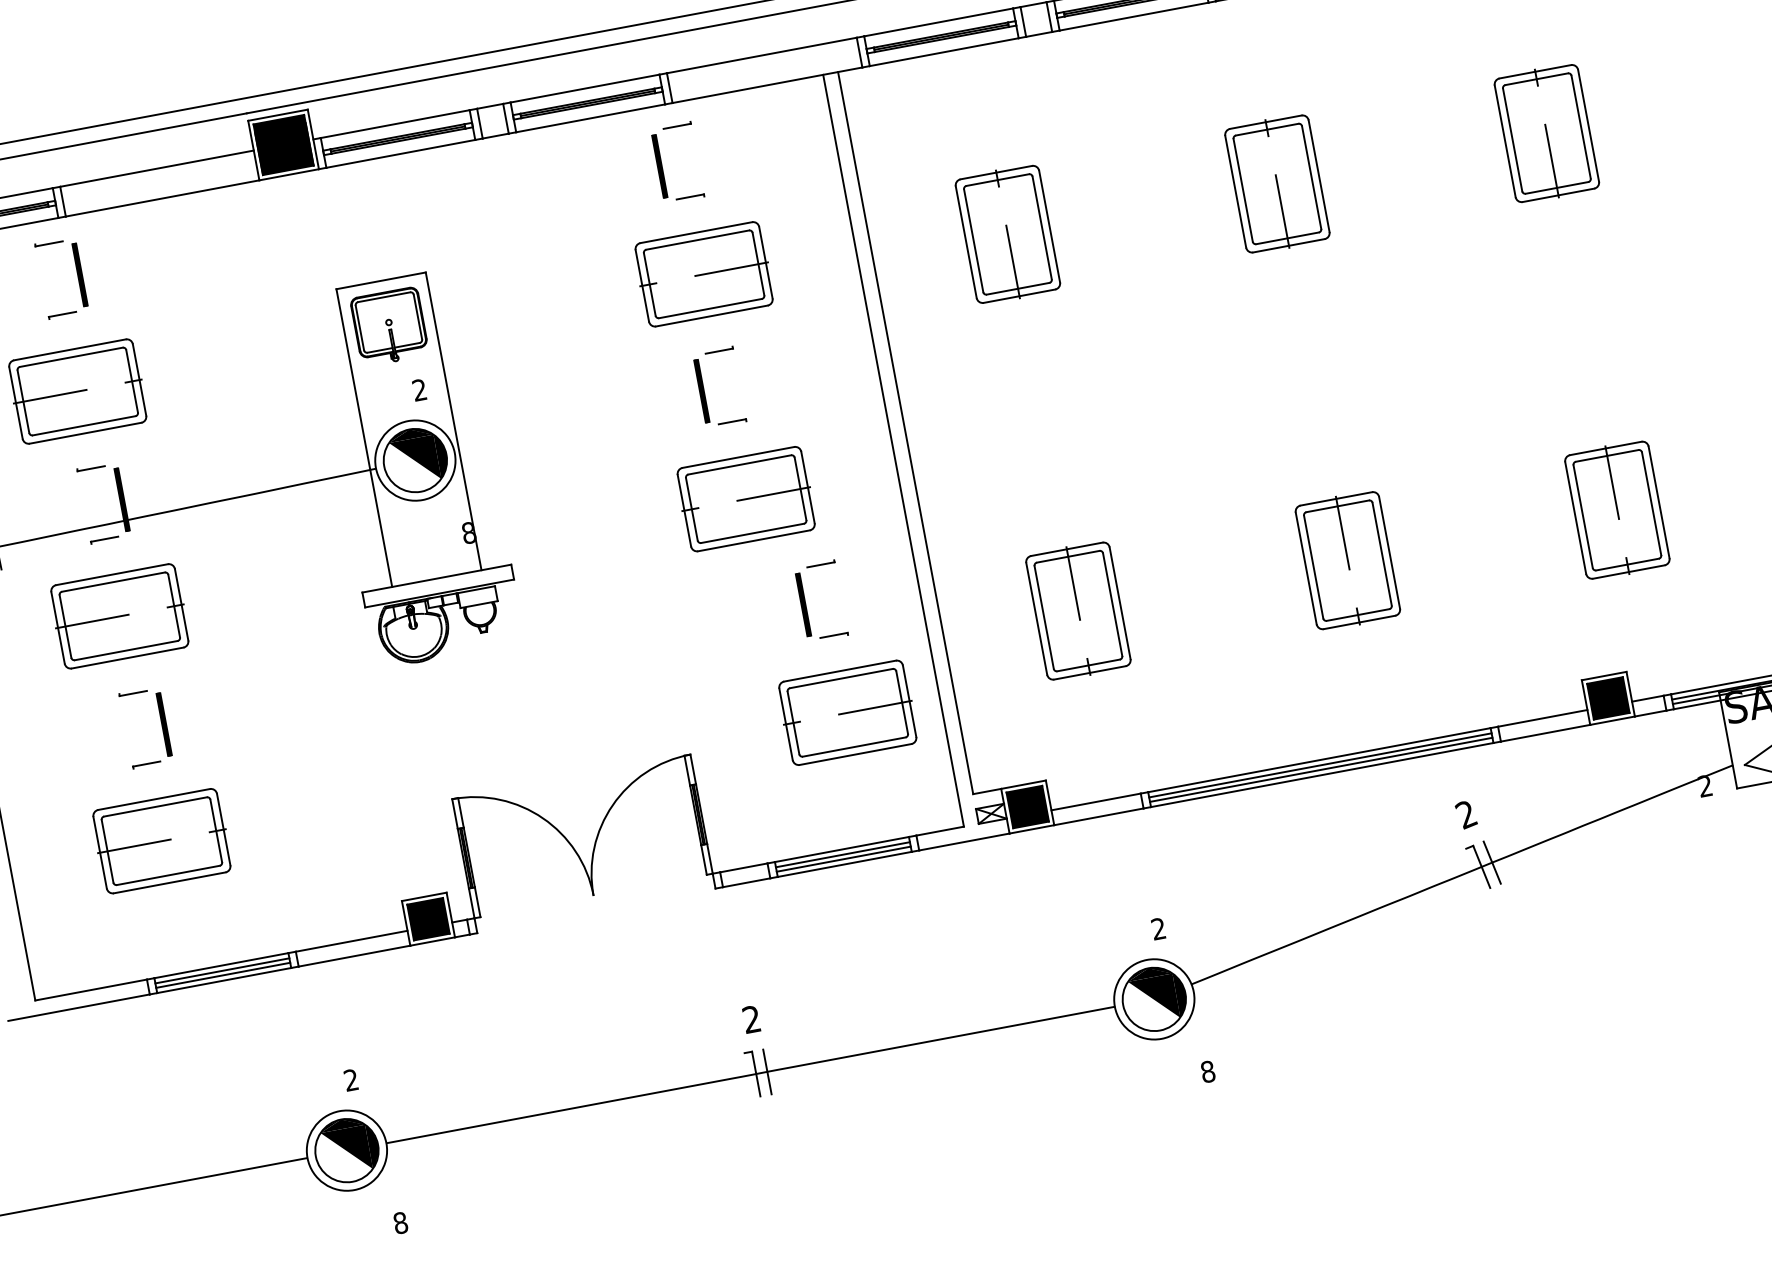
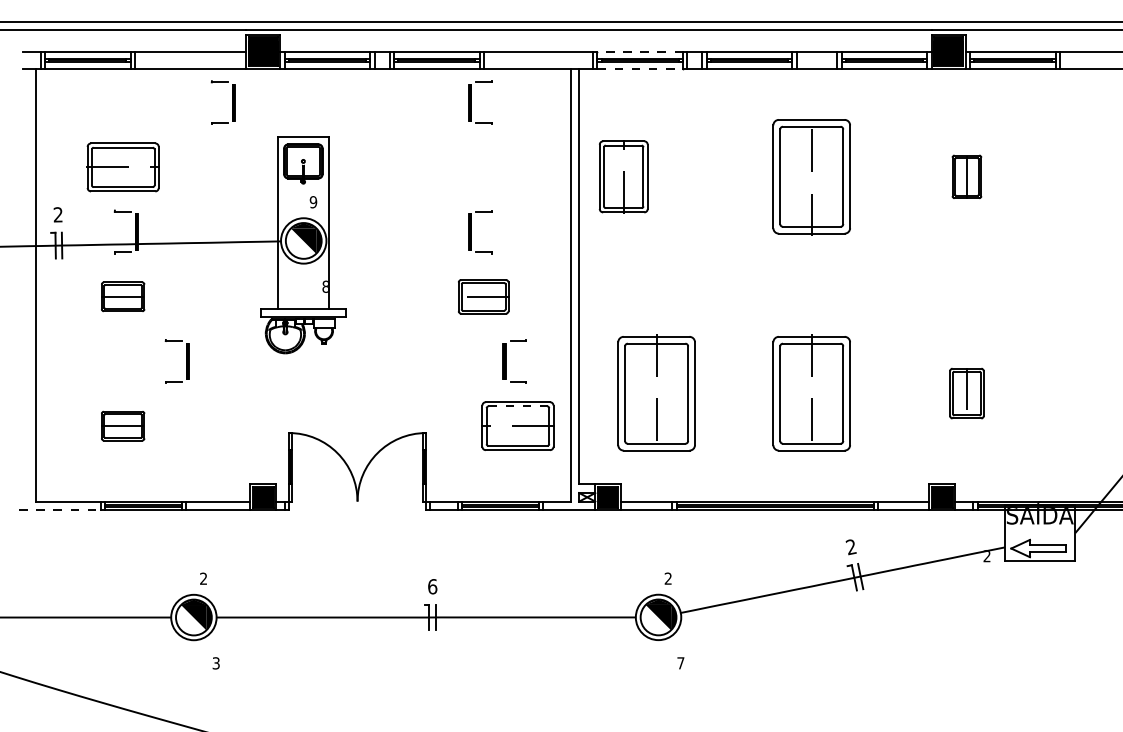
line: (938, 21) -> (640, 51), solid -> dashed
line: (944, 51) -> (640, 68), solid -> dashed
part: (1546, 133) -> (966, 176), size x0.6
part: (1276, 183) -> (811, 176), size x1.6
part: (1007, 233) -> (623, 176), moved
part: (77, 274) -> (232, 102), moved
part: (703, 274) -> (483, 167), removed
text: (419, 390) -> (313, 202), 2 -> 9
part: (745, 498) -> (483, 296), size x0.7
part: (1616, 510) -> (966, 393), size x0.7
part: (1347, 560) -> (811, 393), size x1.6
part: (1077, 610) -> (656, 393), size x1.6
part: (118, 616) -> (122, 296), size x0.6
line: (840, 678) -> (517, 406), solid -> dashed
part: (162, 724) -> (186, 361), moved
part: (160, 840) -> (122, 425), size x0.6
line: (78, 1008) -> (59, 510), solid -> dashed
text: (751, 1019) -> (432, 586), 2 -> 6
text: (1207, 1072) -> (680, 663), 8 -> 7
text: (399, 1223) -> (215, 663), 8 -> 3

